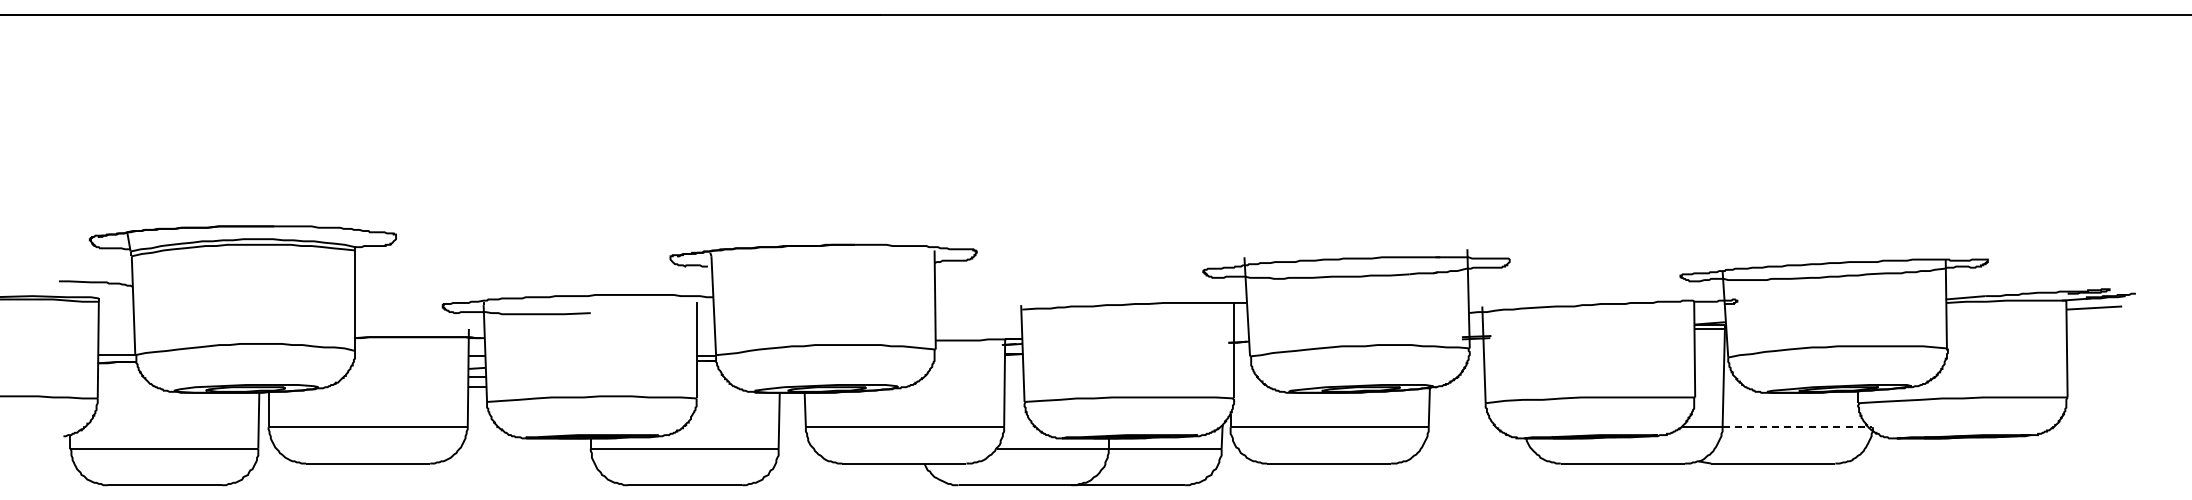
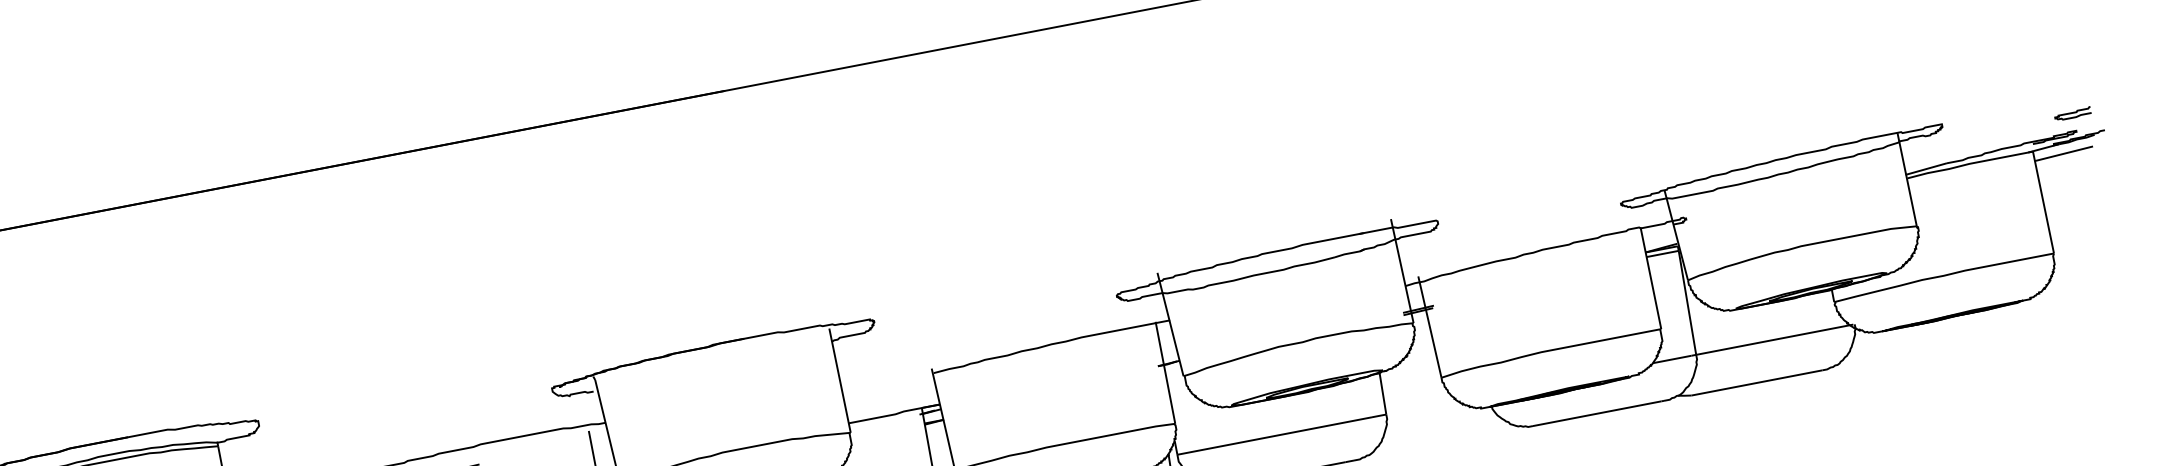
curve: (2108, 273) -> (2071, 114), added
line: (1797, 427) -> (1775, 340), dashed -> solid

